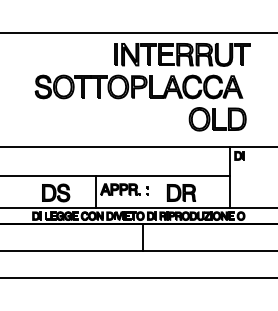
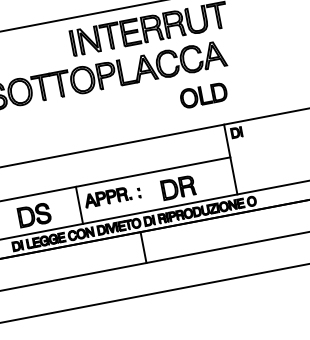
part: (217, 119) -> (203, 95), size x0.7

